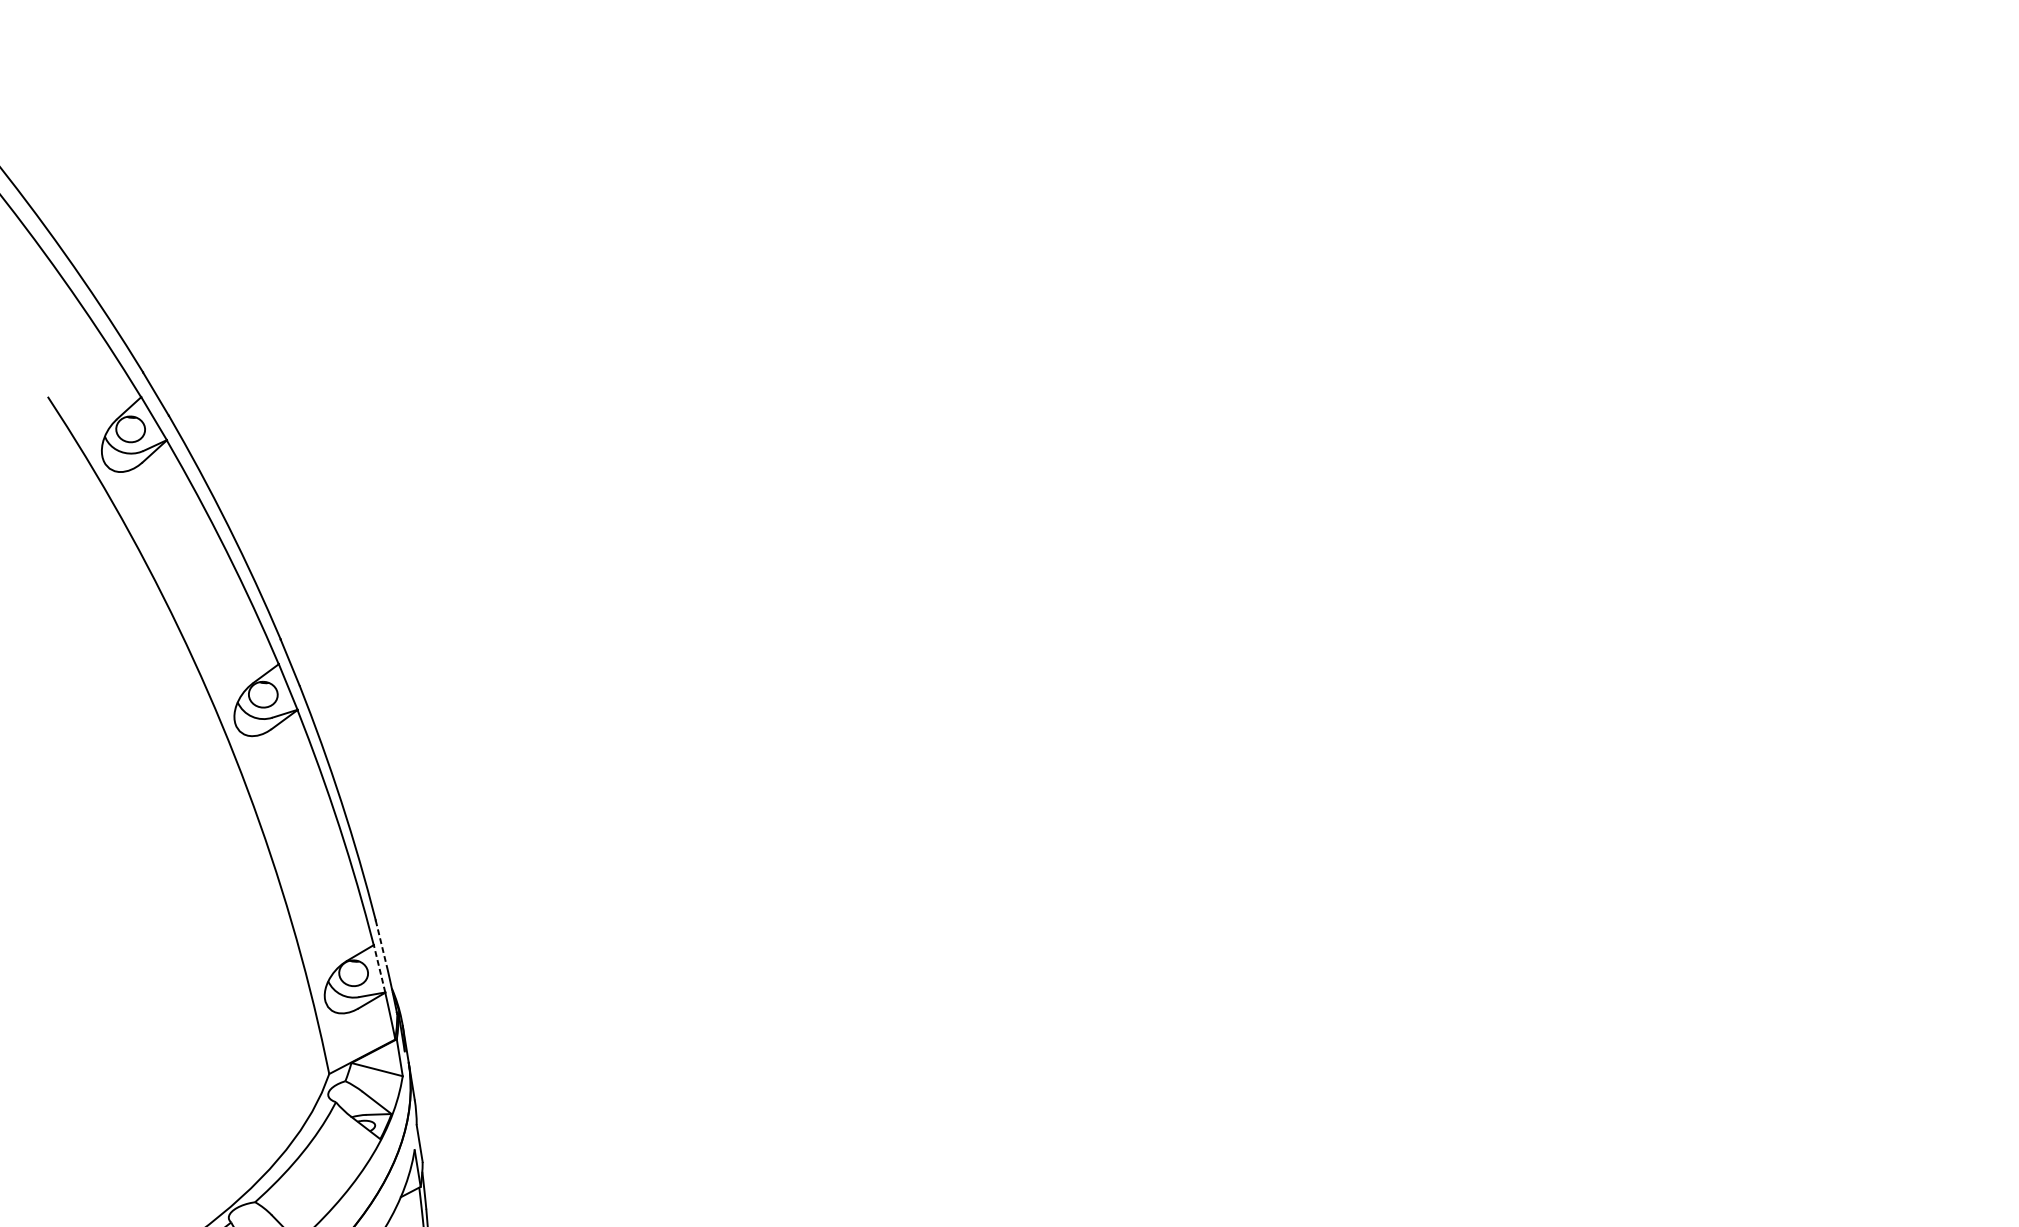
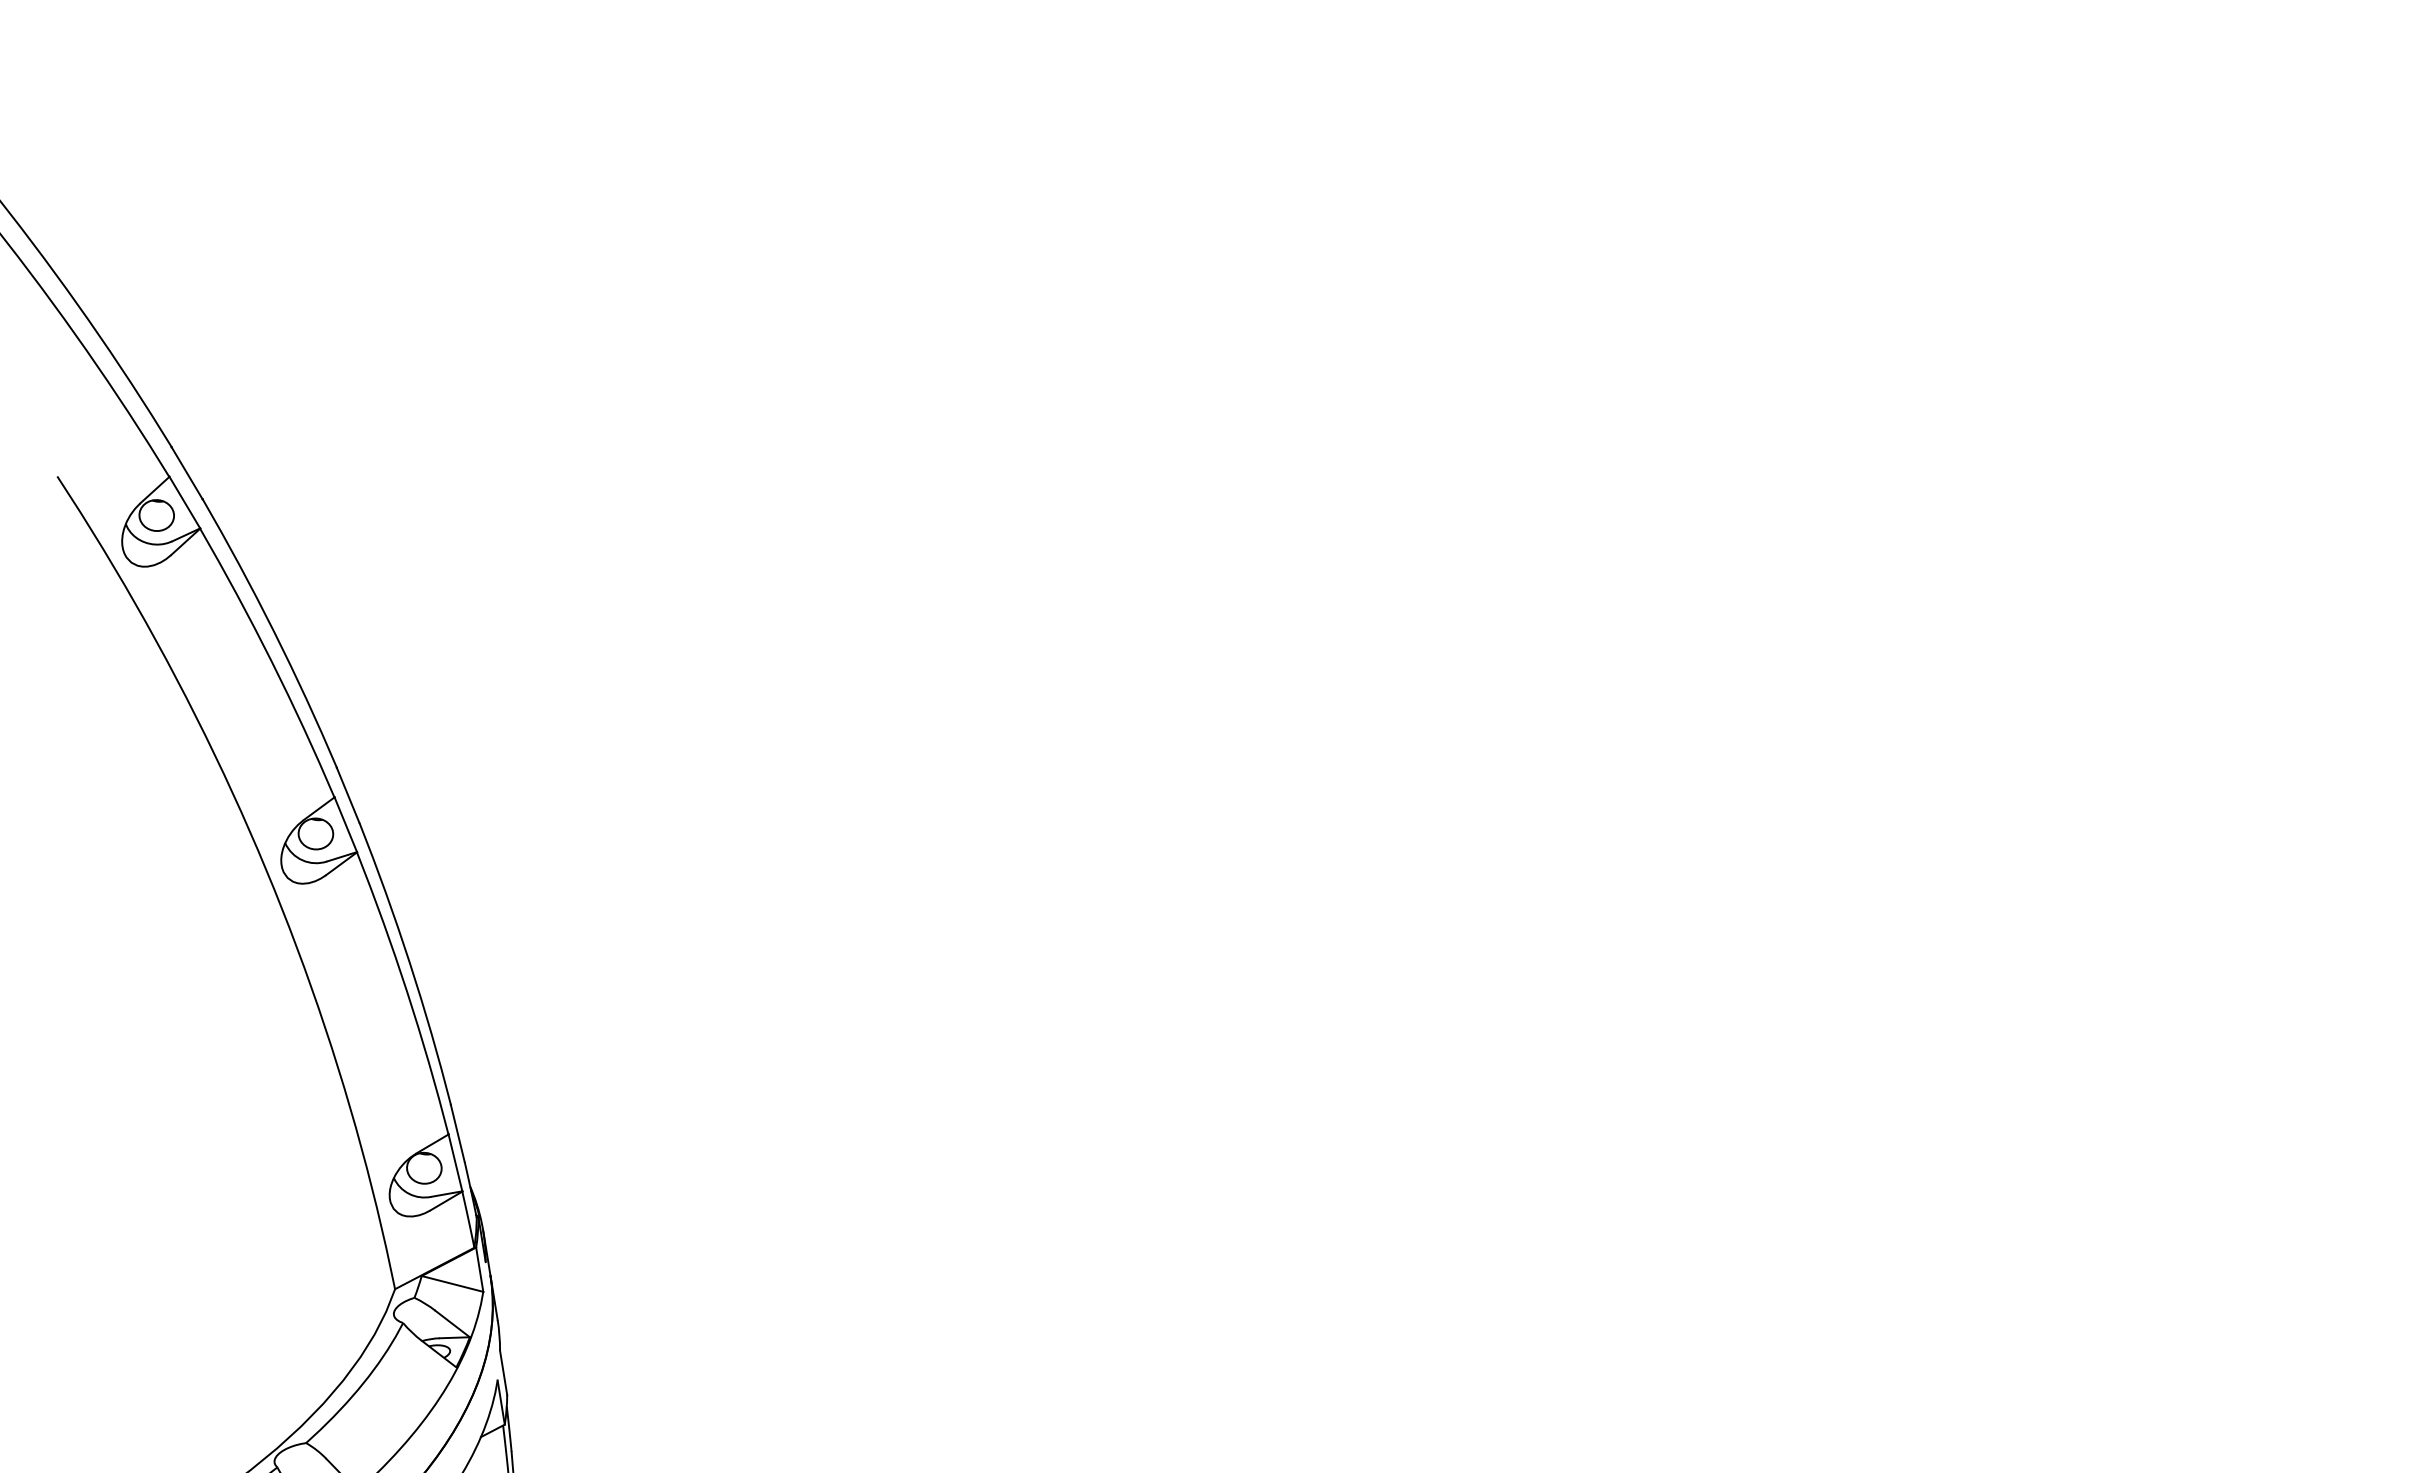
line: (381, 944) -> (457, 1133), dashed -> solid
line: (379, 968) -> (455, 1162), dashed -> solid

